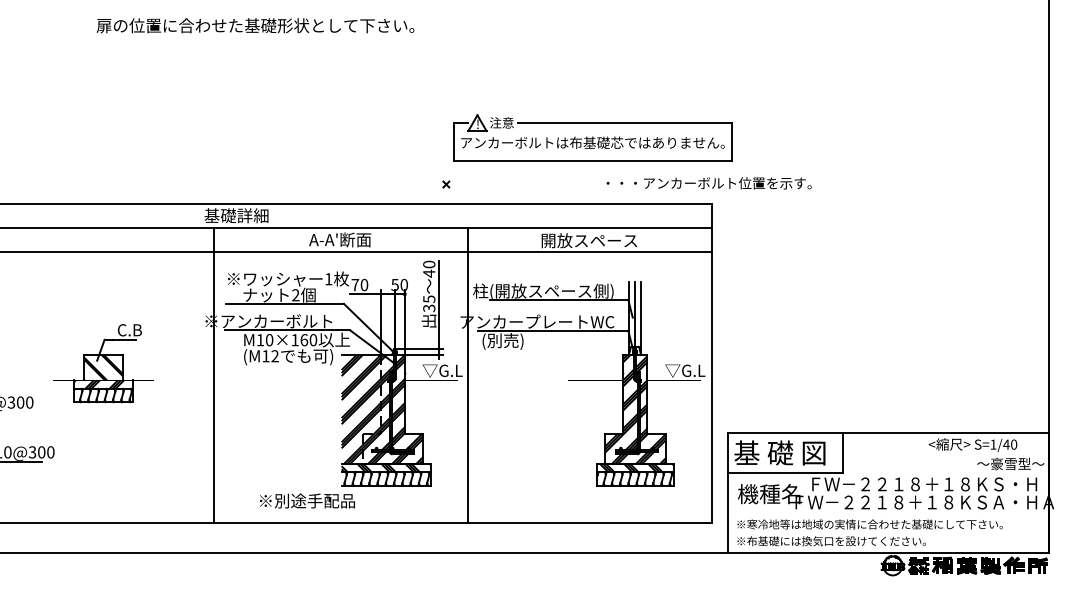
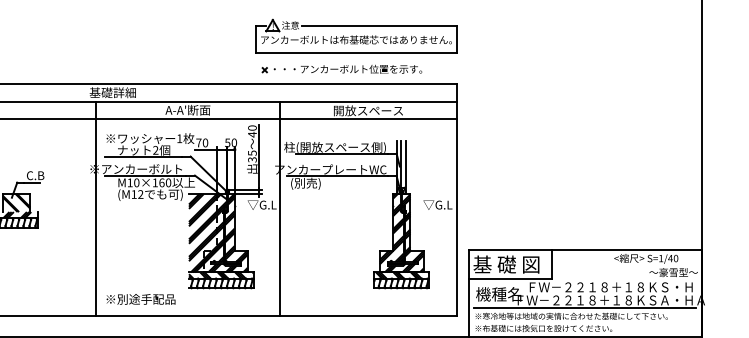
part: (592, 137) -> (356, 36), moved
text: (708, 183) -> (347, 69), moved
text: (307, 500) -> (141, 299), moved
line: (888, 513) -> (585, 308), added

